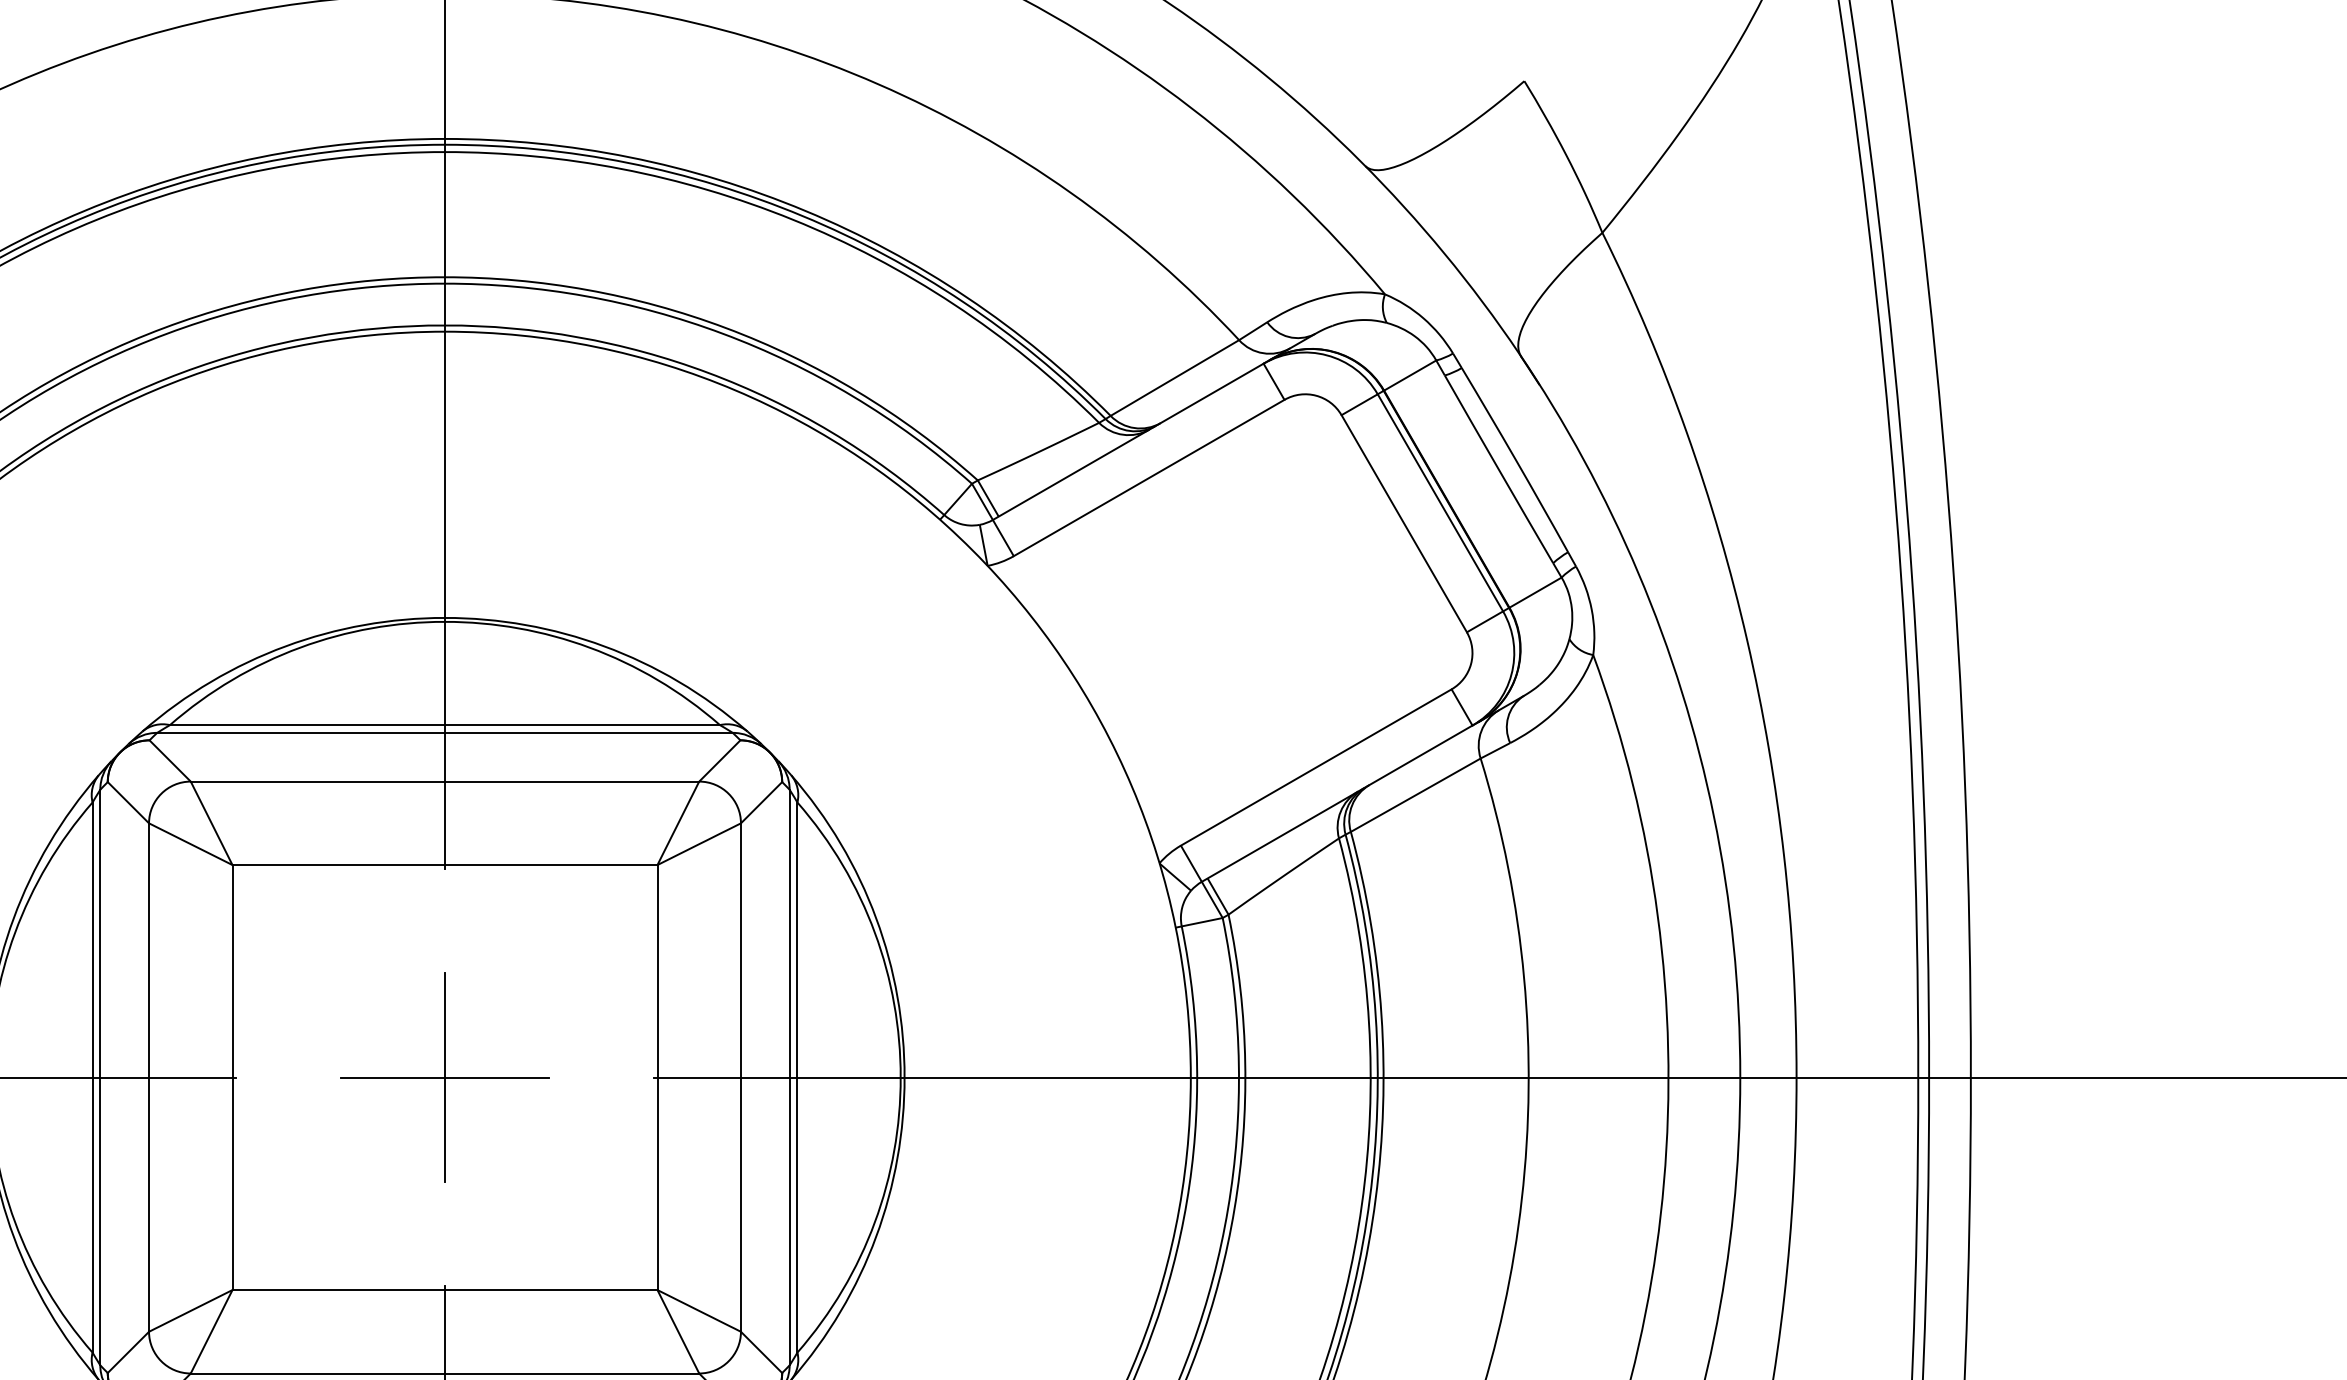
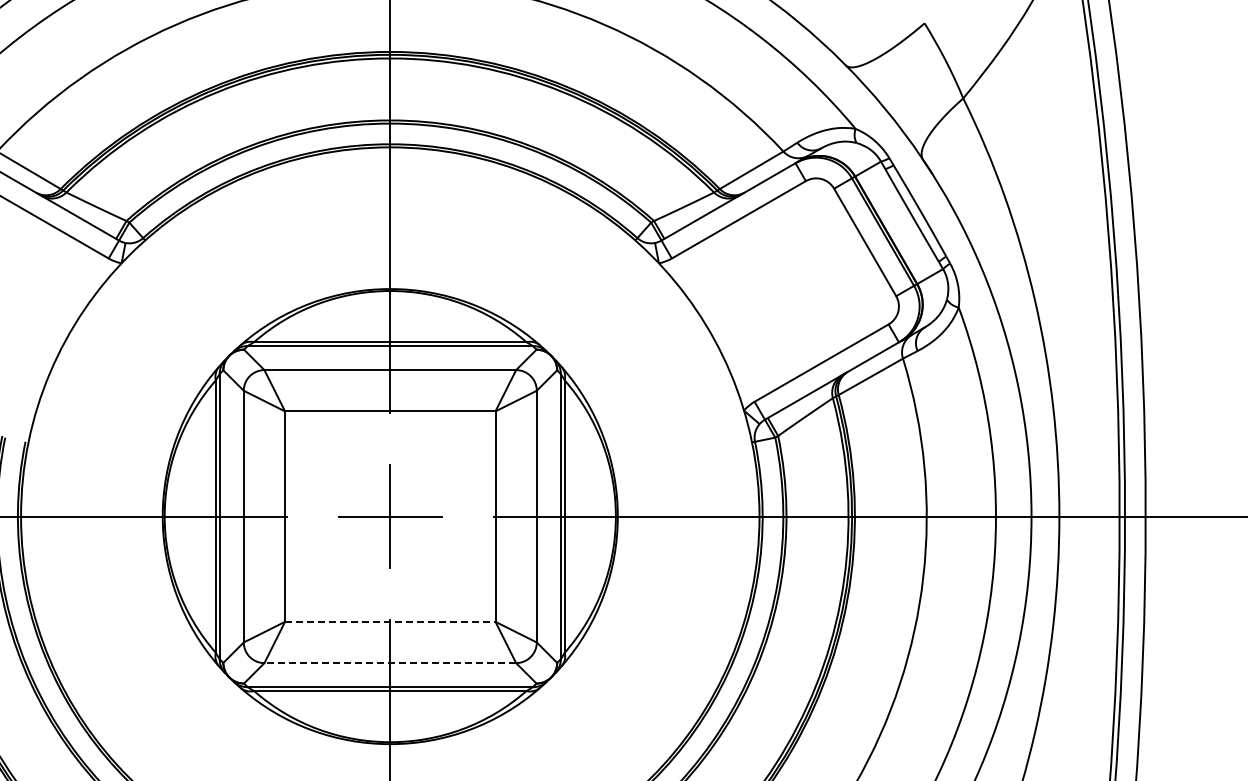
line: (445, 1289) -> (390, 621), solid -> dashed
line: (445, 1374) -> (390, 663), solid -> dashed

